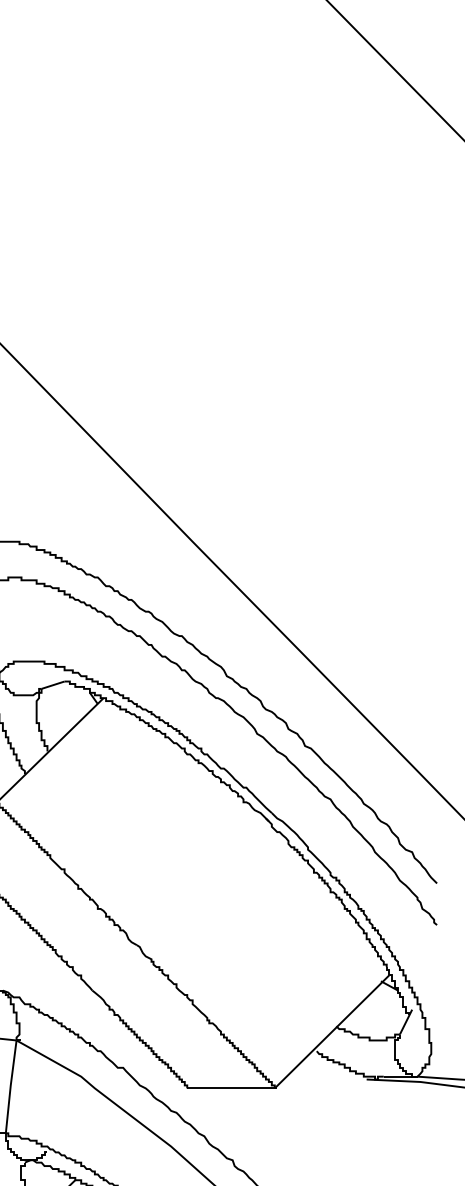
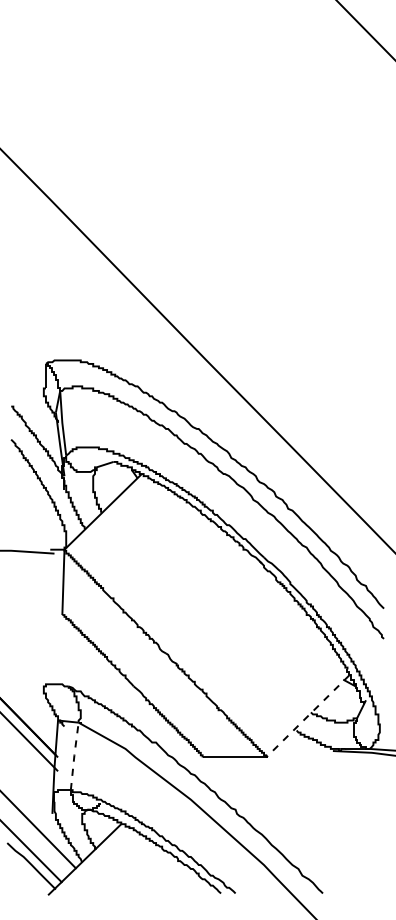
line: (331, 1031) -> (307, 716), solid -> dashed
line: (10, 1085) -> (74, 755), solid -> dashed

